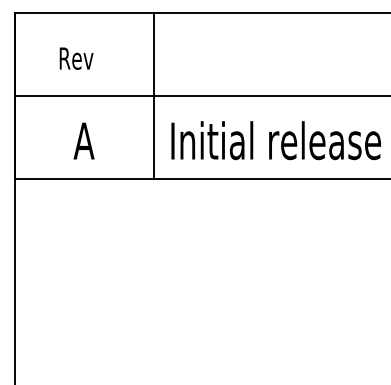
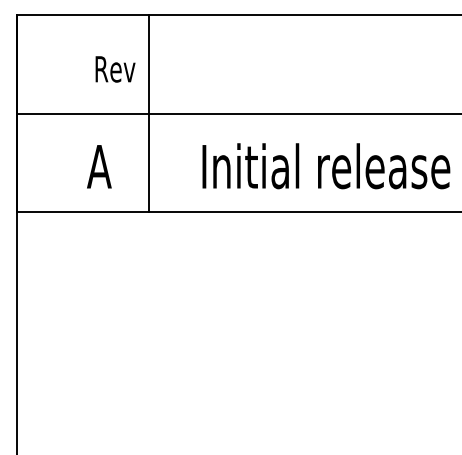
text: (76, 58) -> (115, 69), moved
line: (153, 96) -> (149, 113), moved

